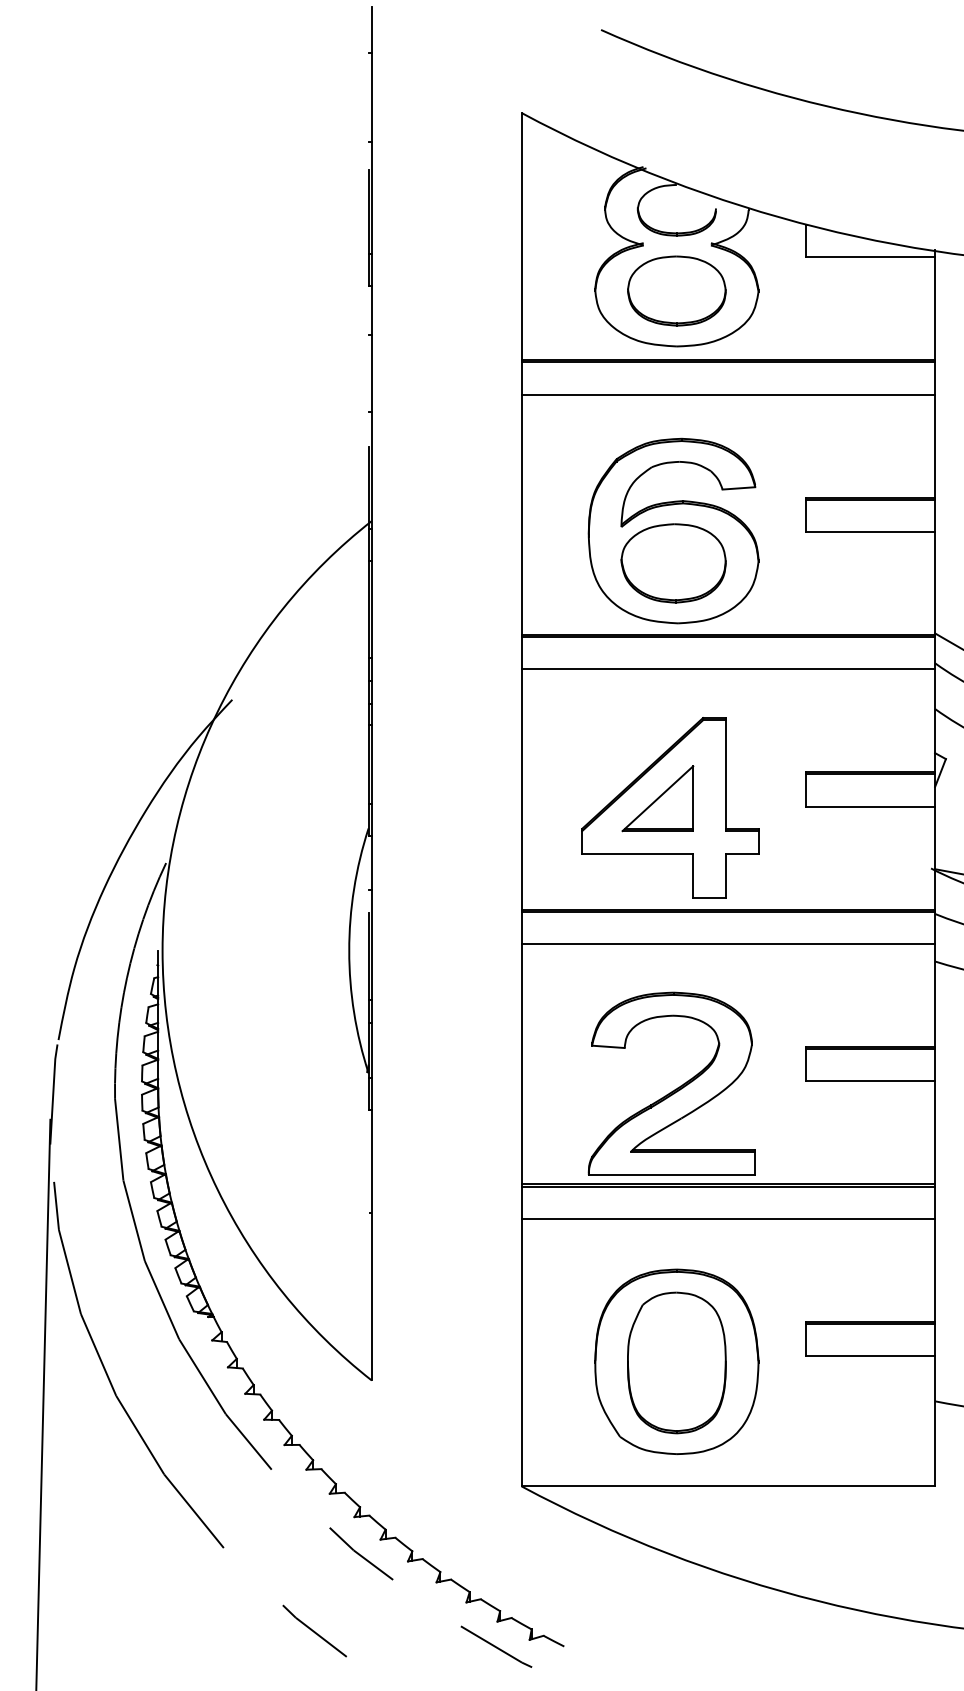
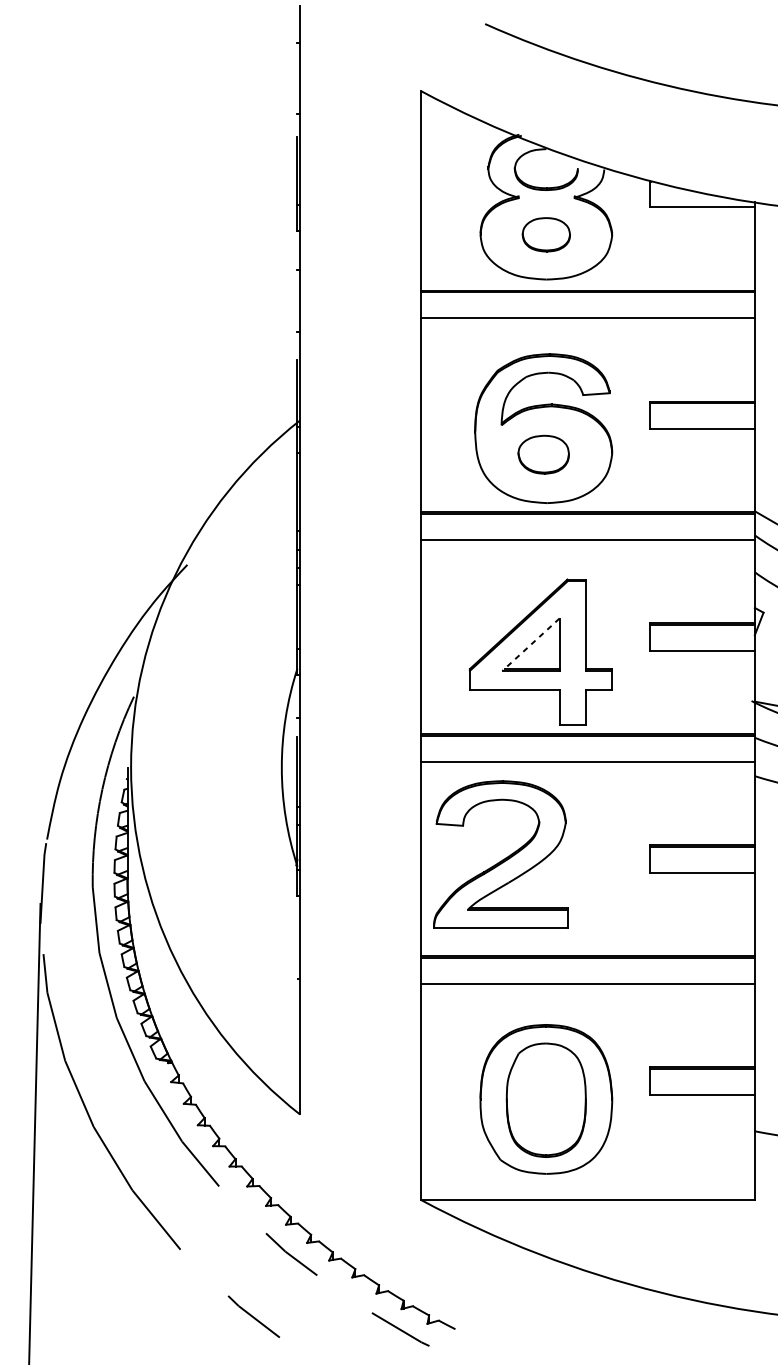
part: (676, 290) -> (546, 234), size x0.6
part: (673, 563) -> (543, 454), size x0.6
line: (657, 798) -> (530, 644), solid -> dashed
part: (674, 1089) -> (503, 859), moved

